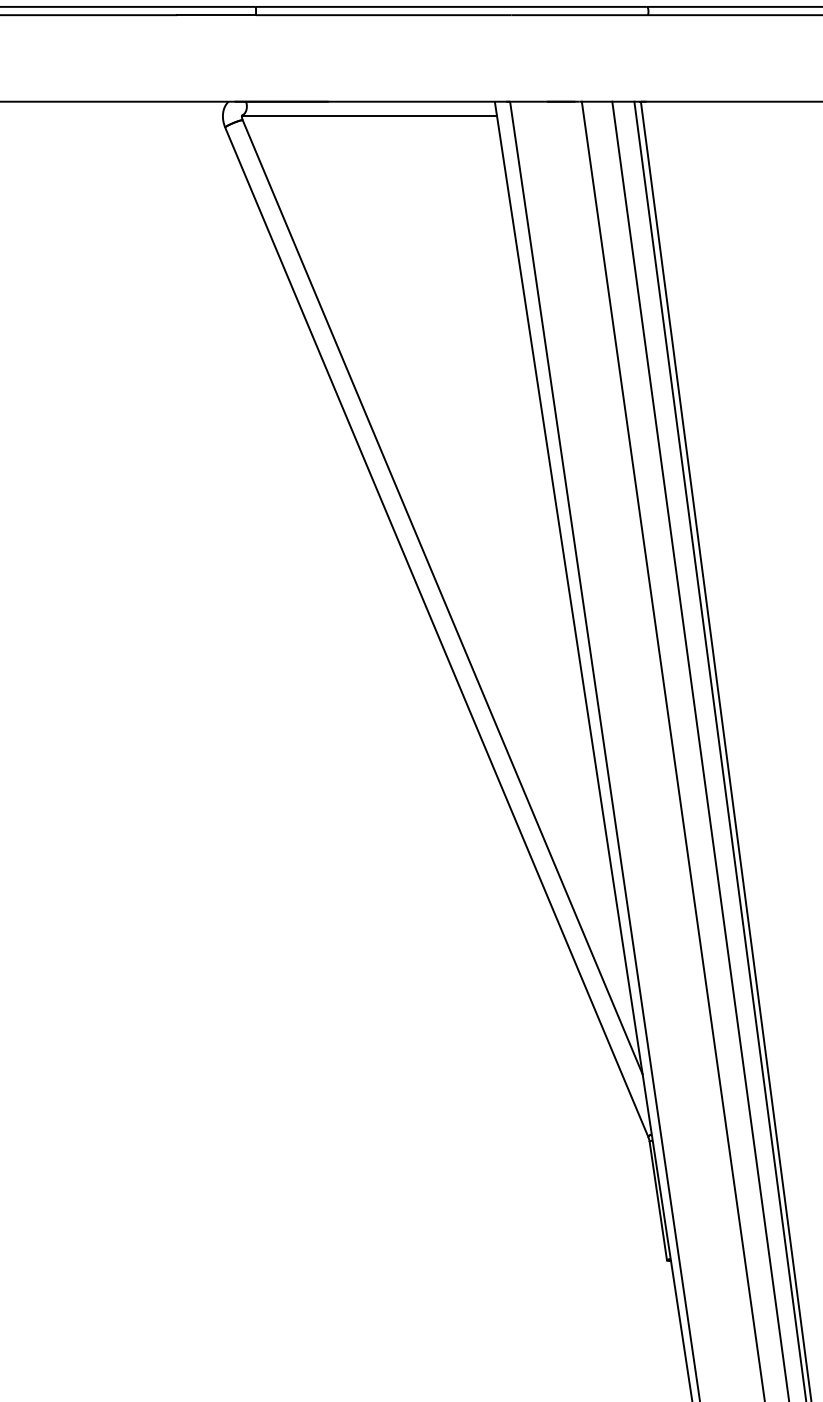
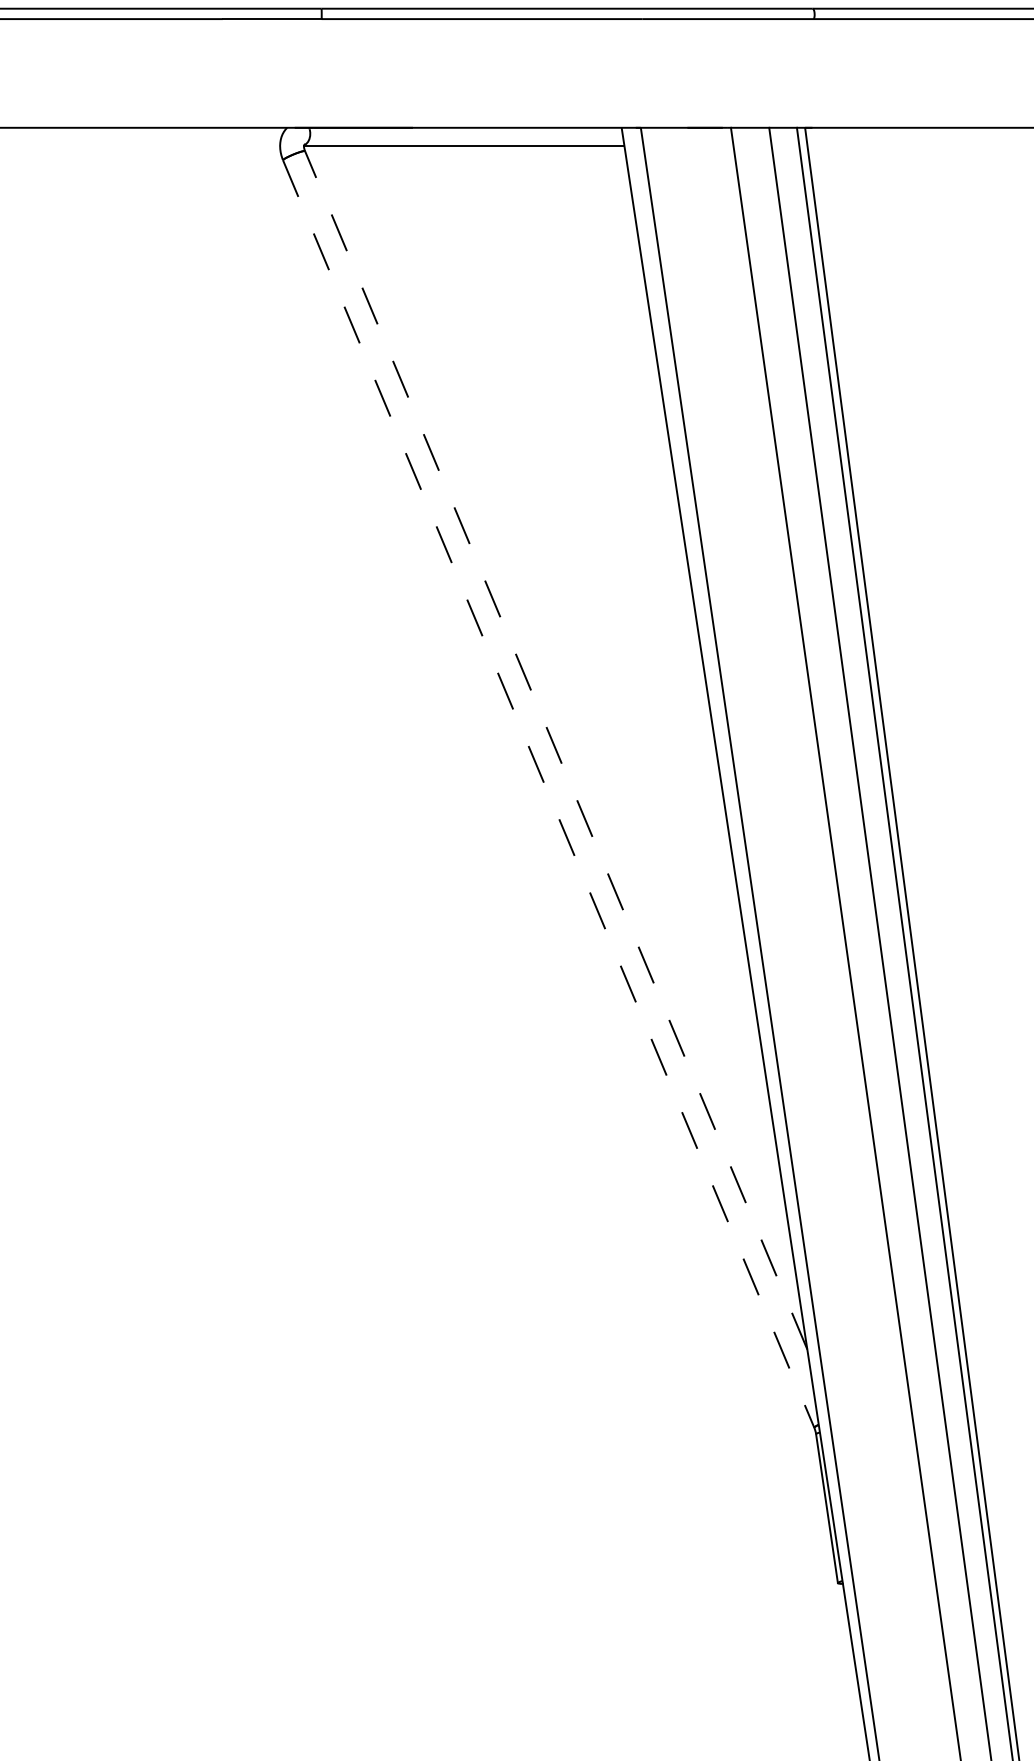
line: (442, 596) -> (555, 749), solid -> dashed
line: (436, 632) -> (548, 794), solid -> dashed

